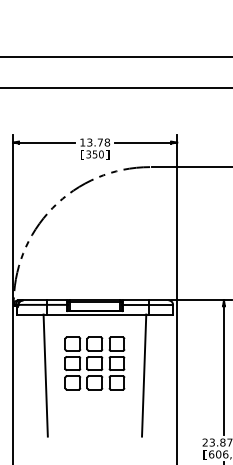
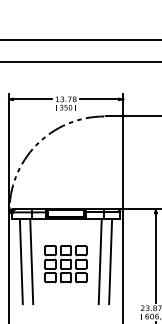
part: (94, 363) -> (65, 264), moved
line: (29, 375) -> (20, 261), added
line: (158, 375) -> (110, 261), added

